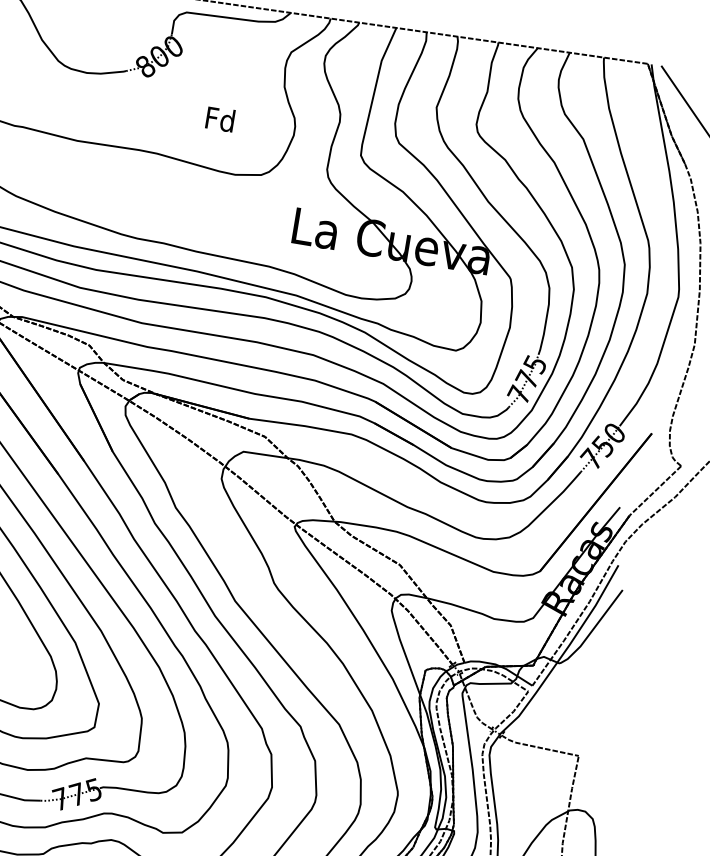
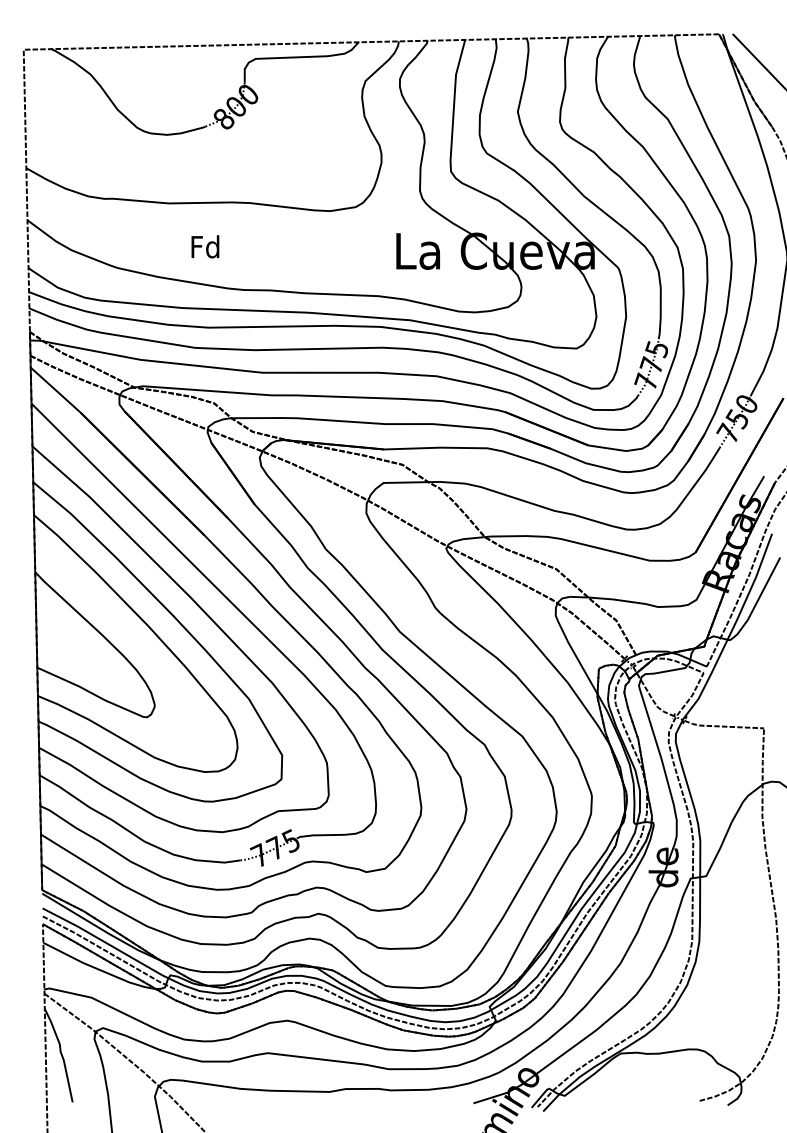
text: (220, 119) -> (205, 246), moved

